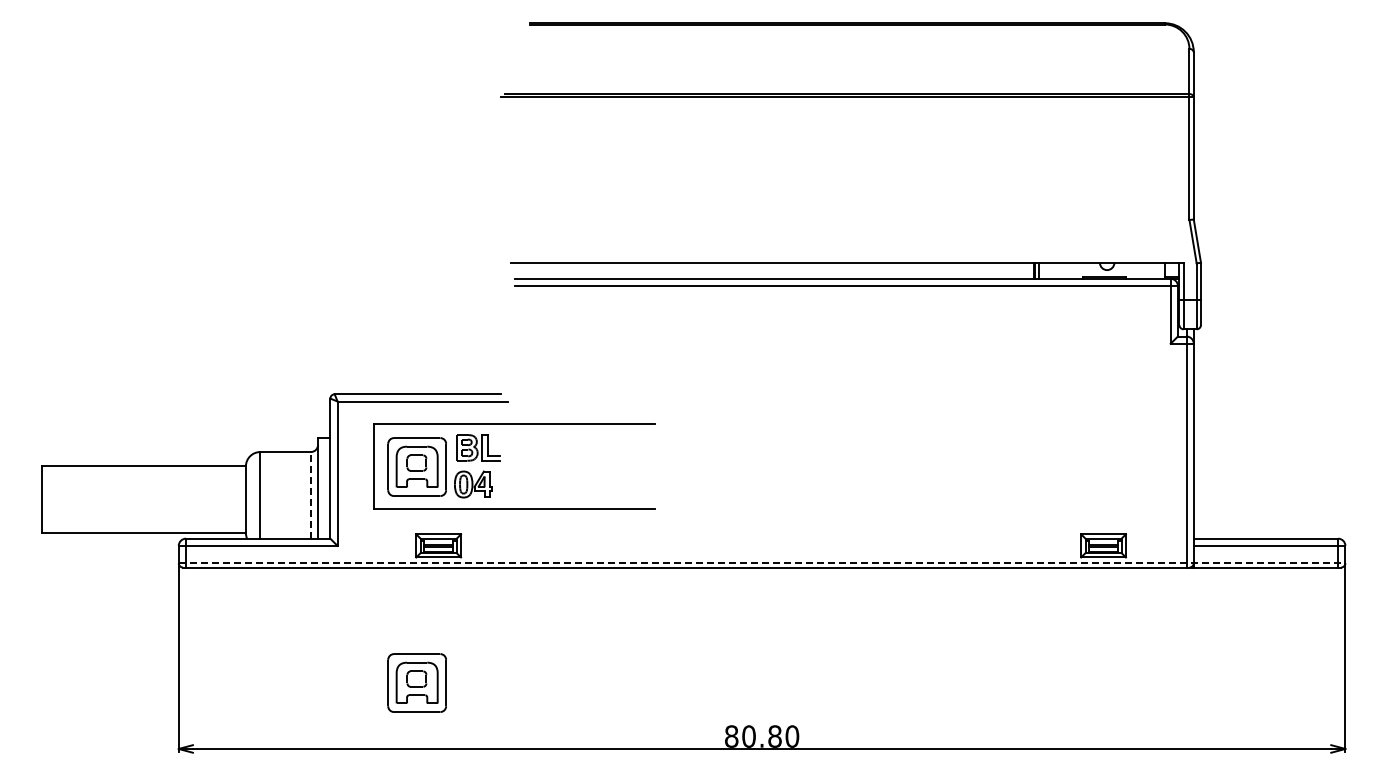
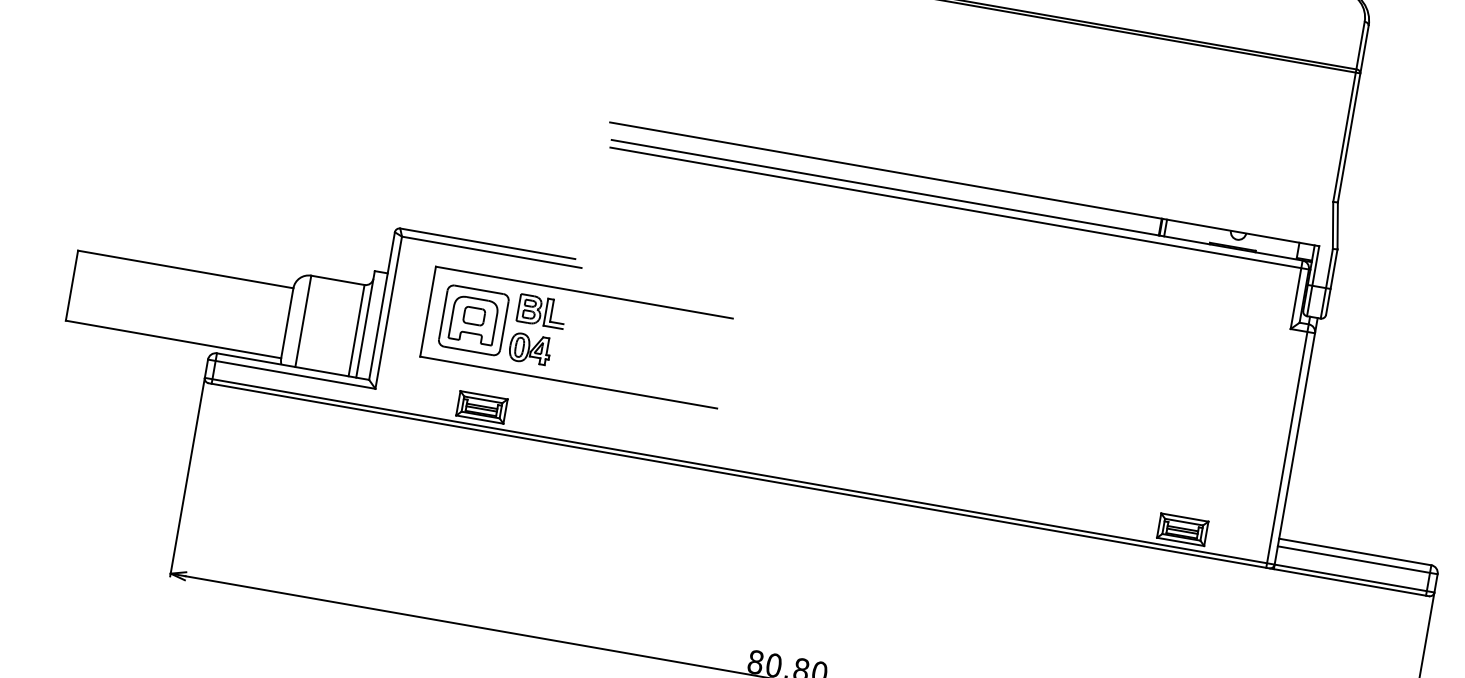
line: (310, 494) -> (356, 329), dashed -> solid
line: (762, 563) -> (820, 485), dashed -> solid
part: (416, 682) -> (433, 547), removed

